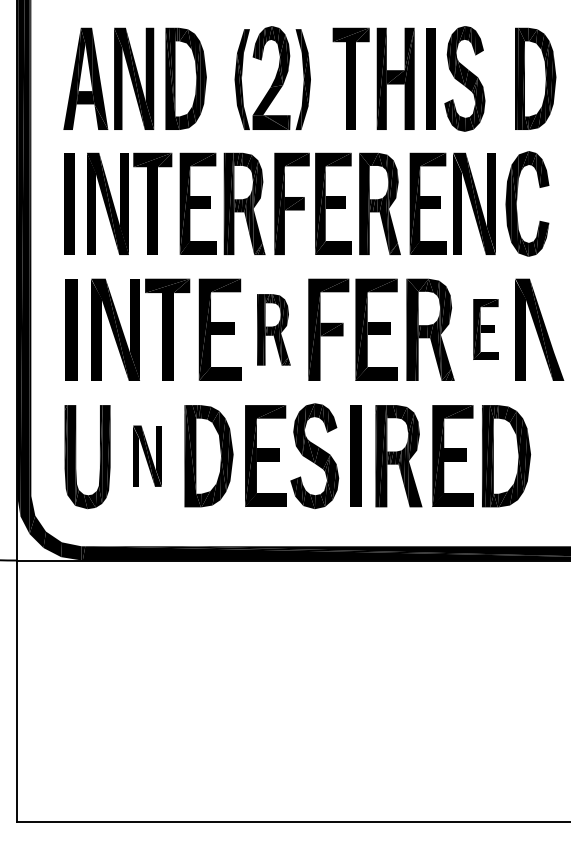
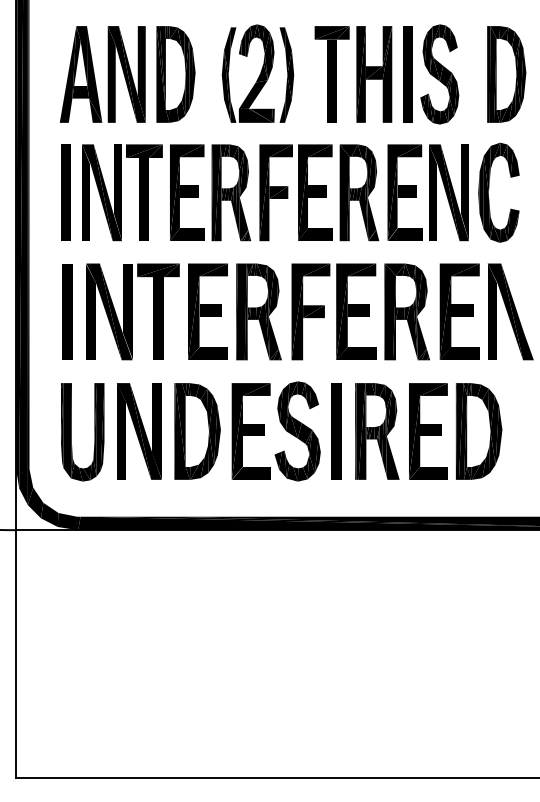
part: (273, 329) -> (258, 311), size x1.43
part: (485, 329) -> (459, 311), size x1.67
part: (147, 456) -> (139, 431), size x1.67

